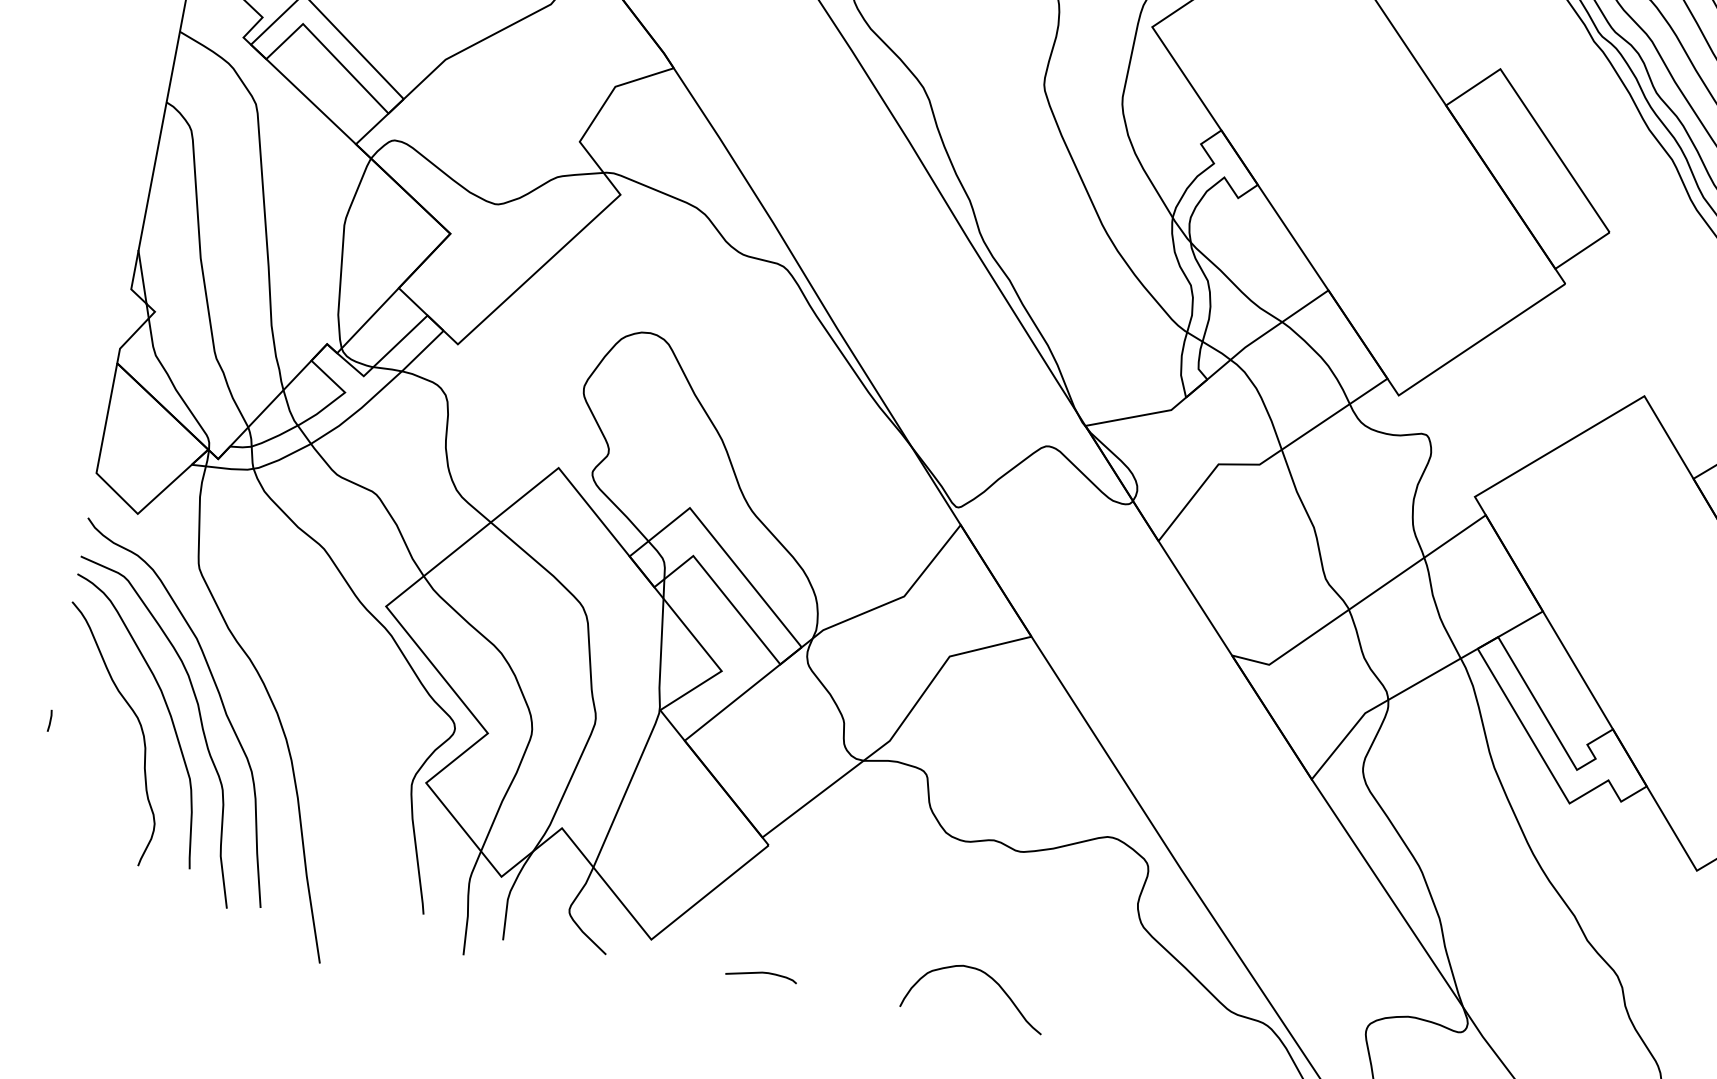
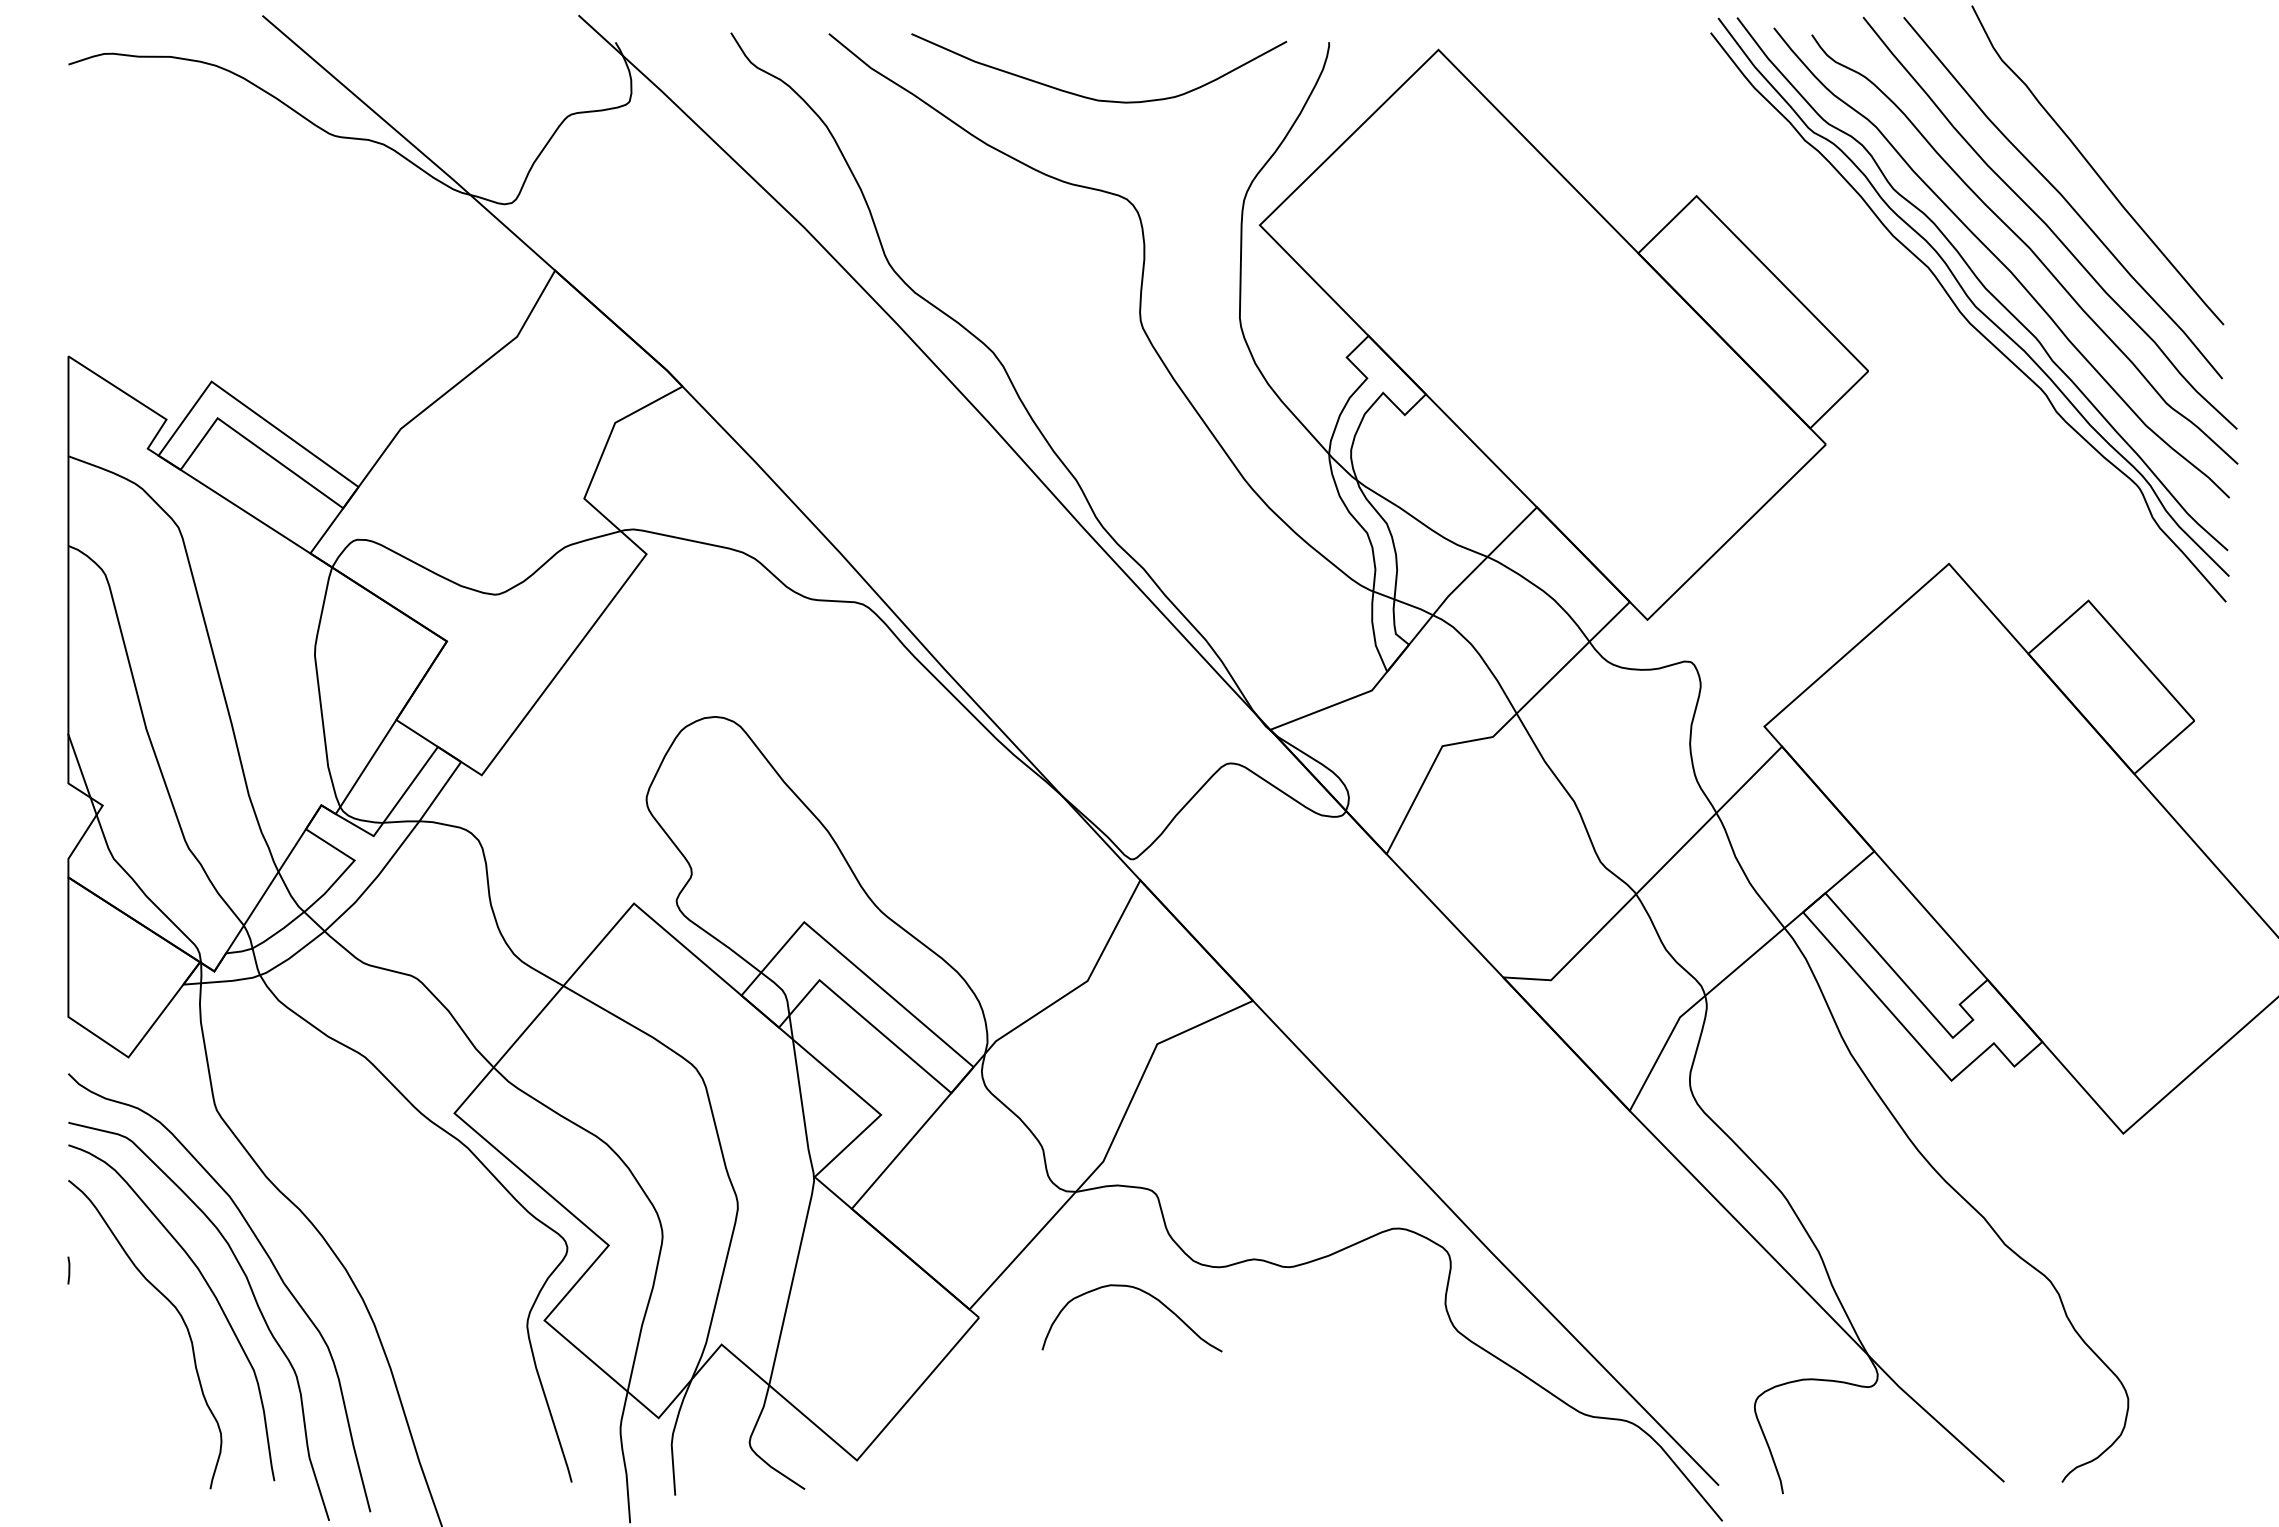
line: (49, 720) -> (68, 1270), moved
curve: (761, 973) -> (1000, 1476), removed
curve: (988, 976) -> (1143, 1292), moved

